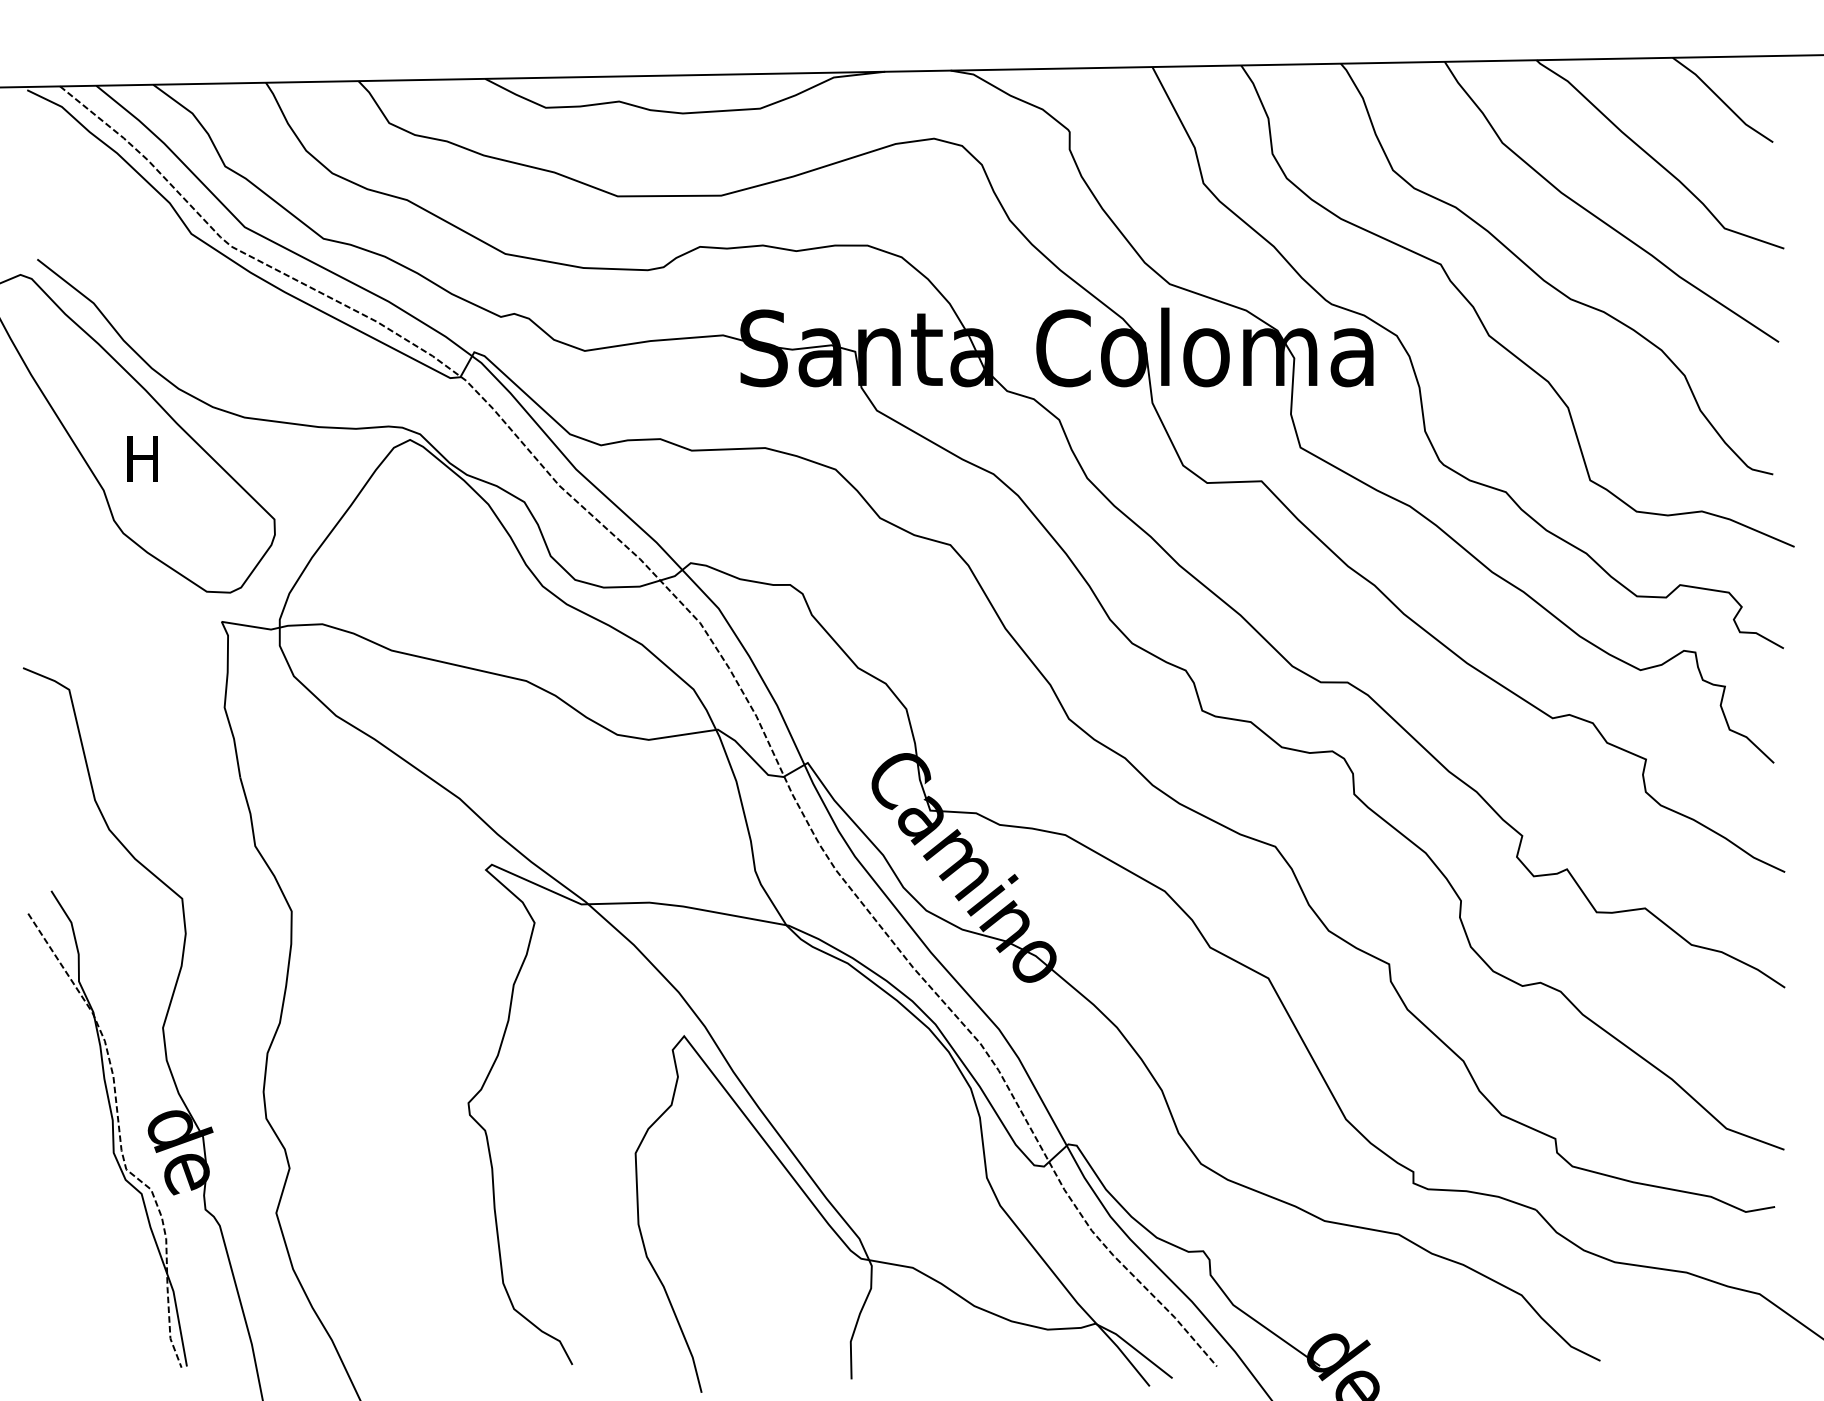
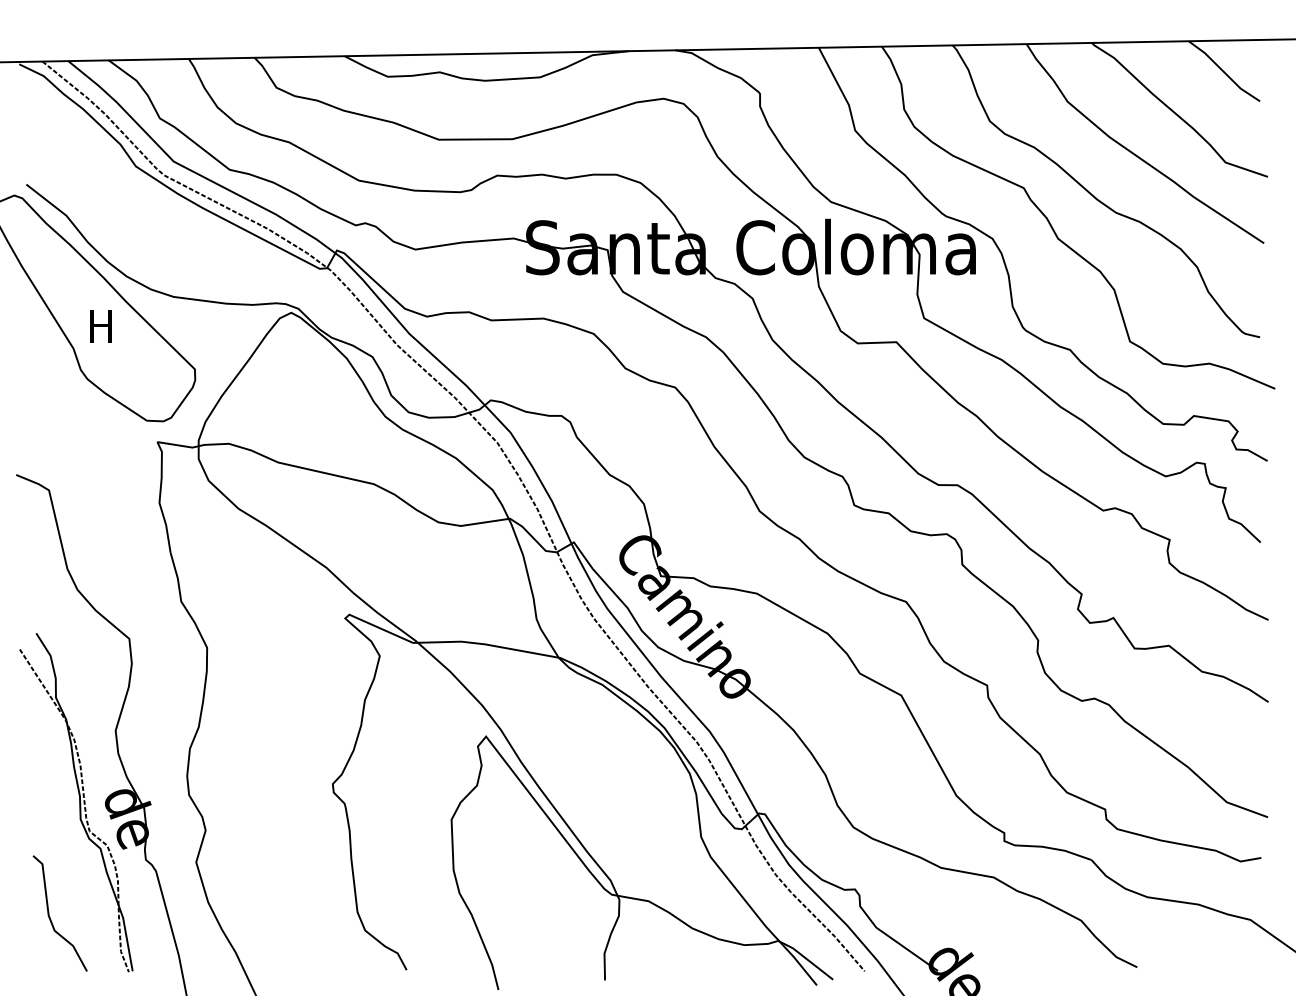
curve: (71, 1291) -> (50, 918), added

